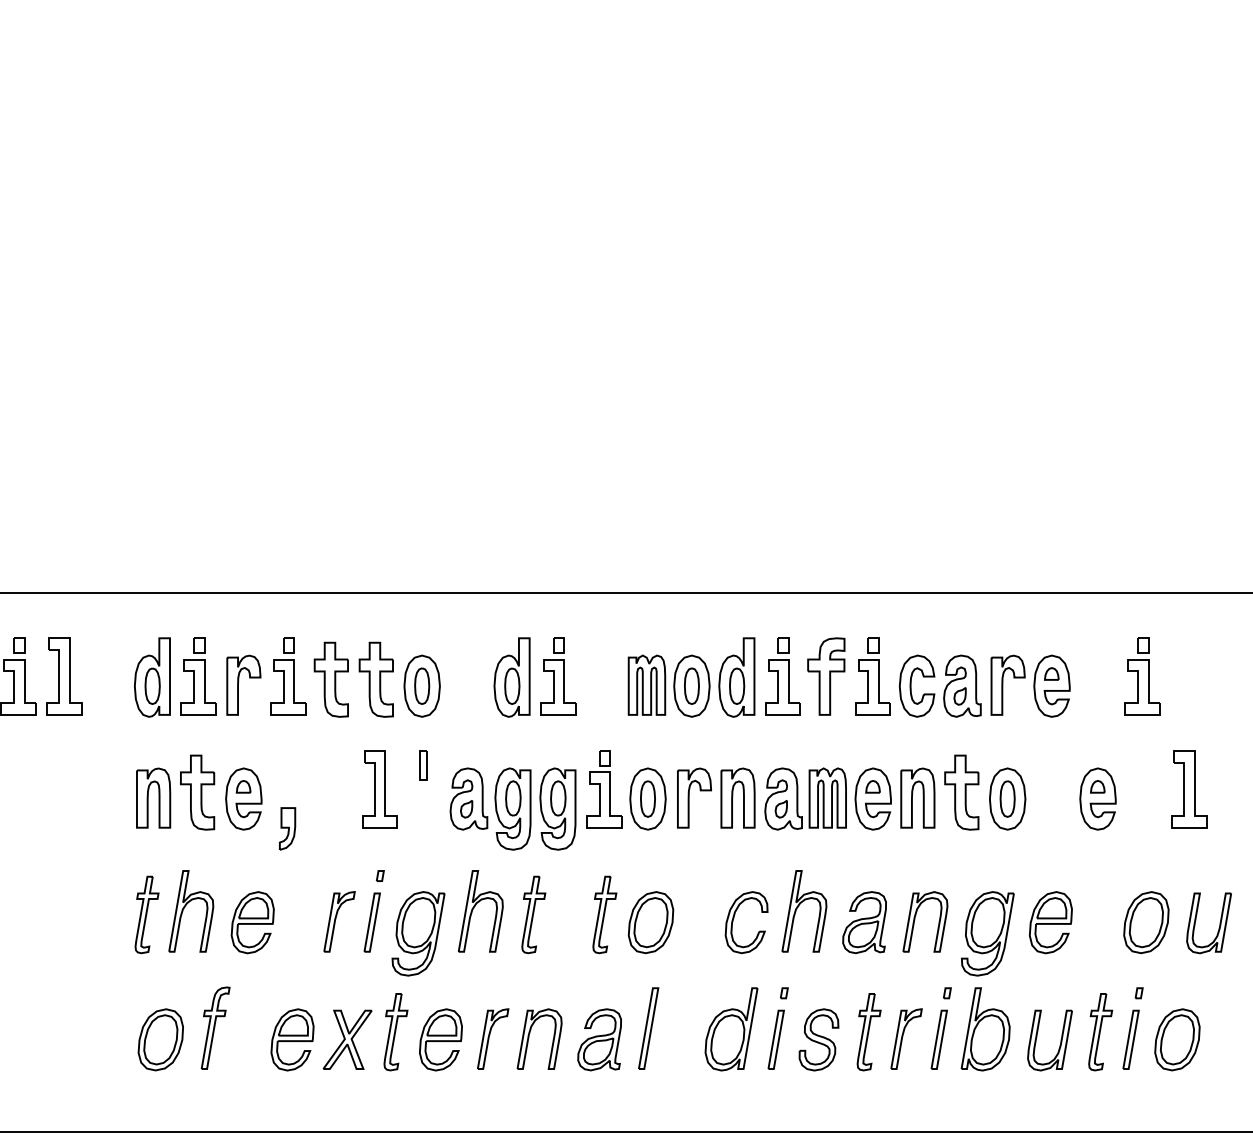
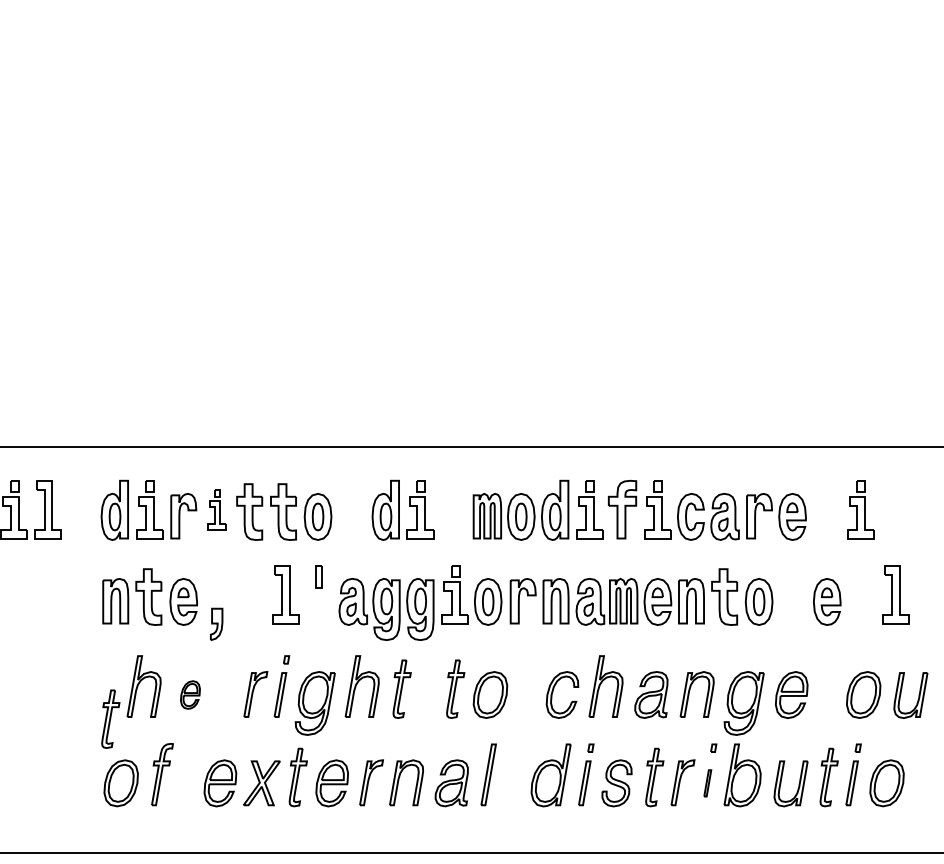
part: (287, 676) -> (216, 509), size x0.7
part: (146, 913) -> (110, 718), moved
part: (252, 921) -> (190, 694), size x0.6
part: (939, 1040) -> (707, 783), size x0.6

